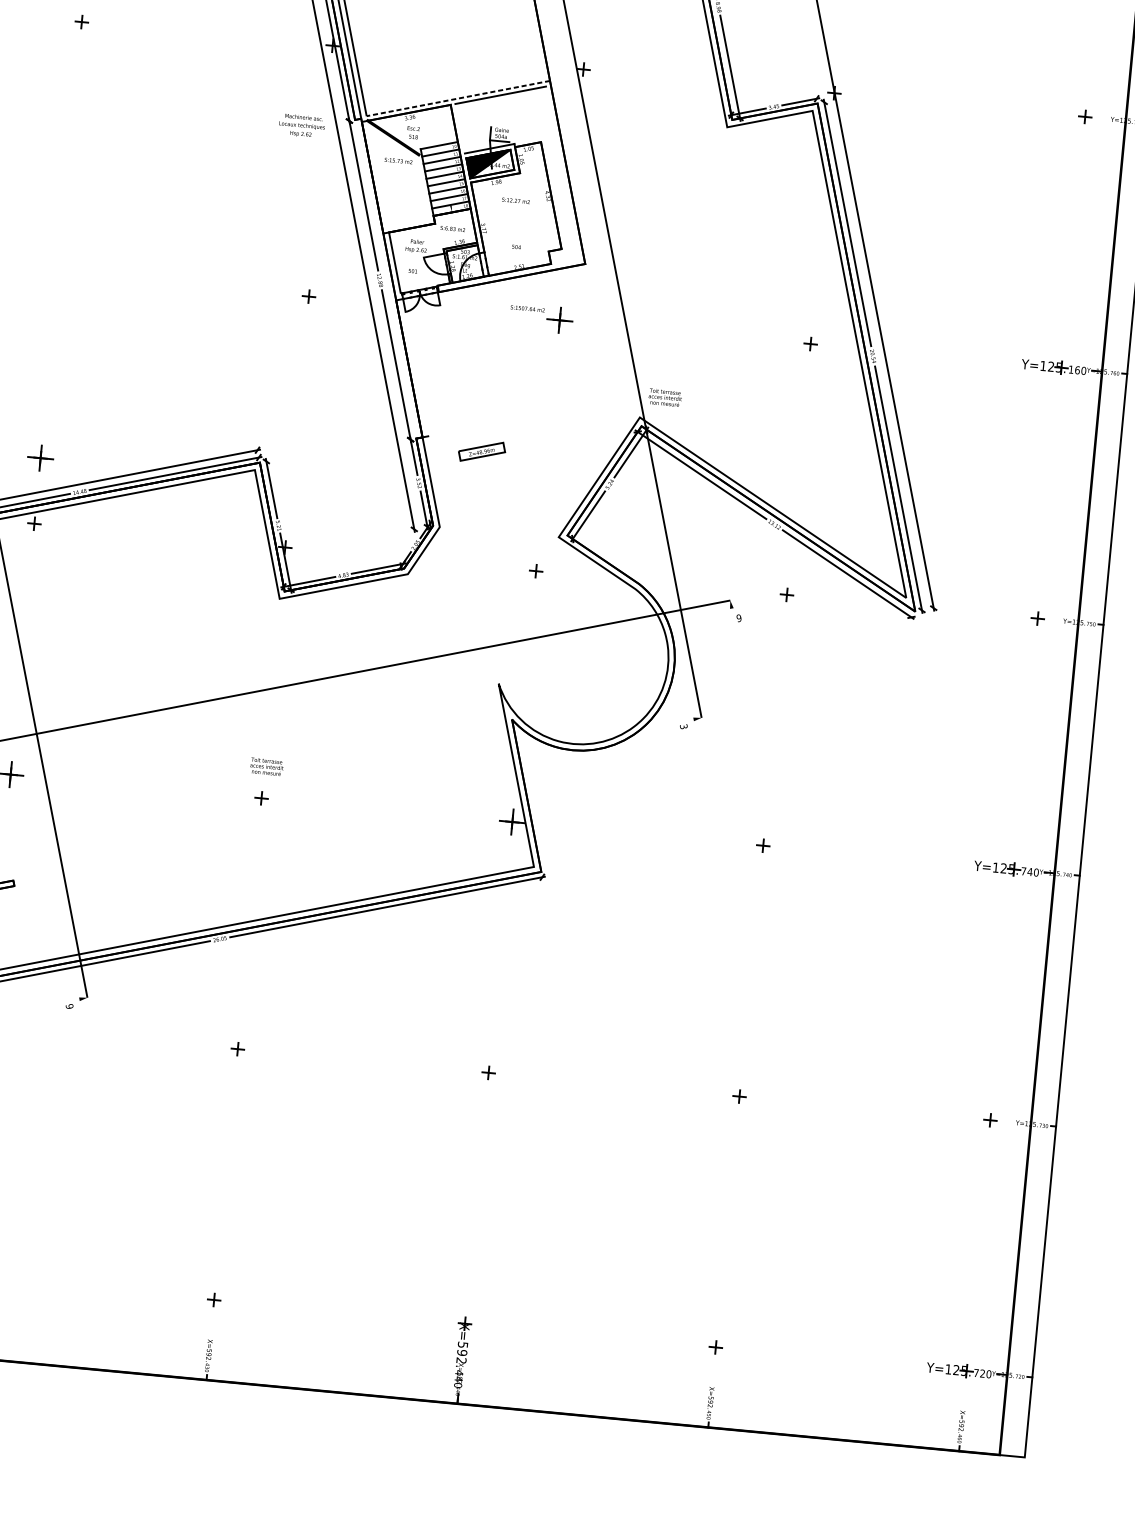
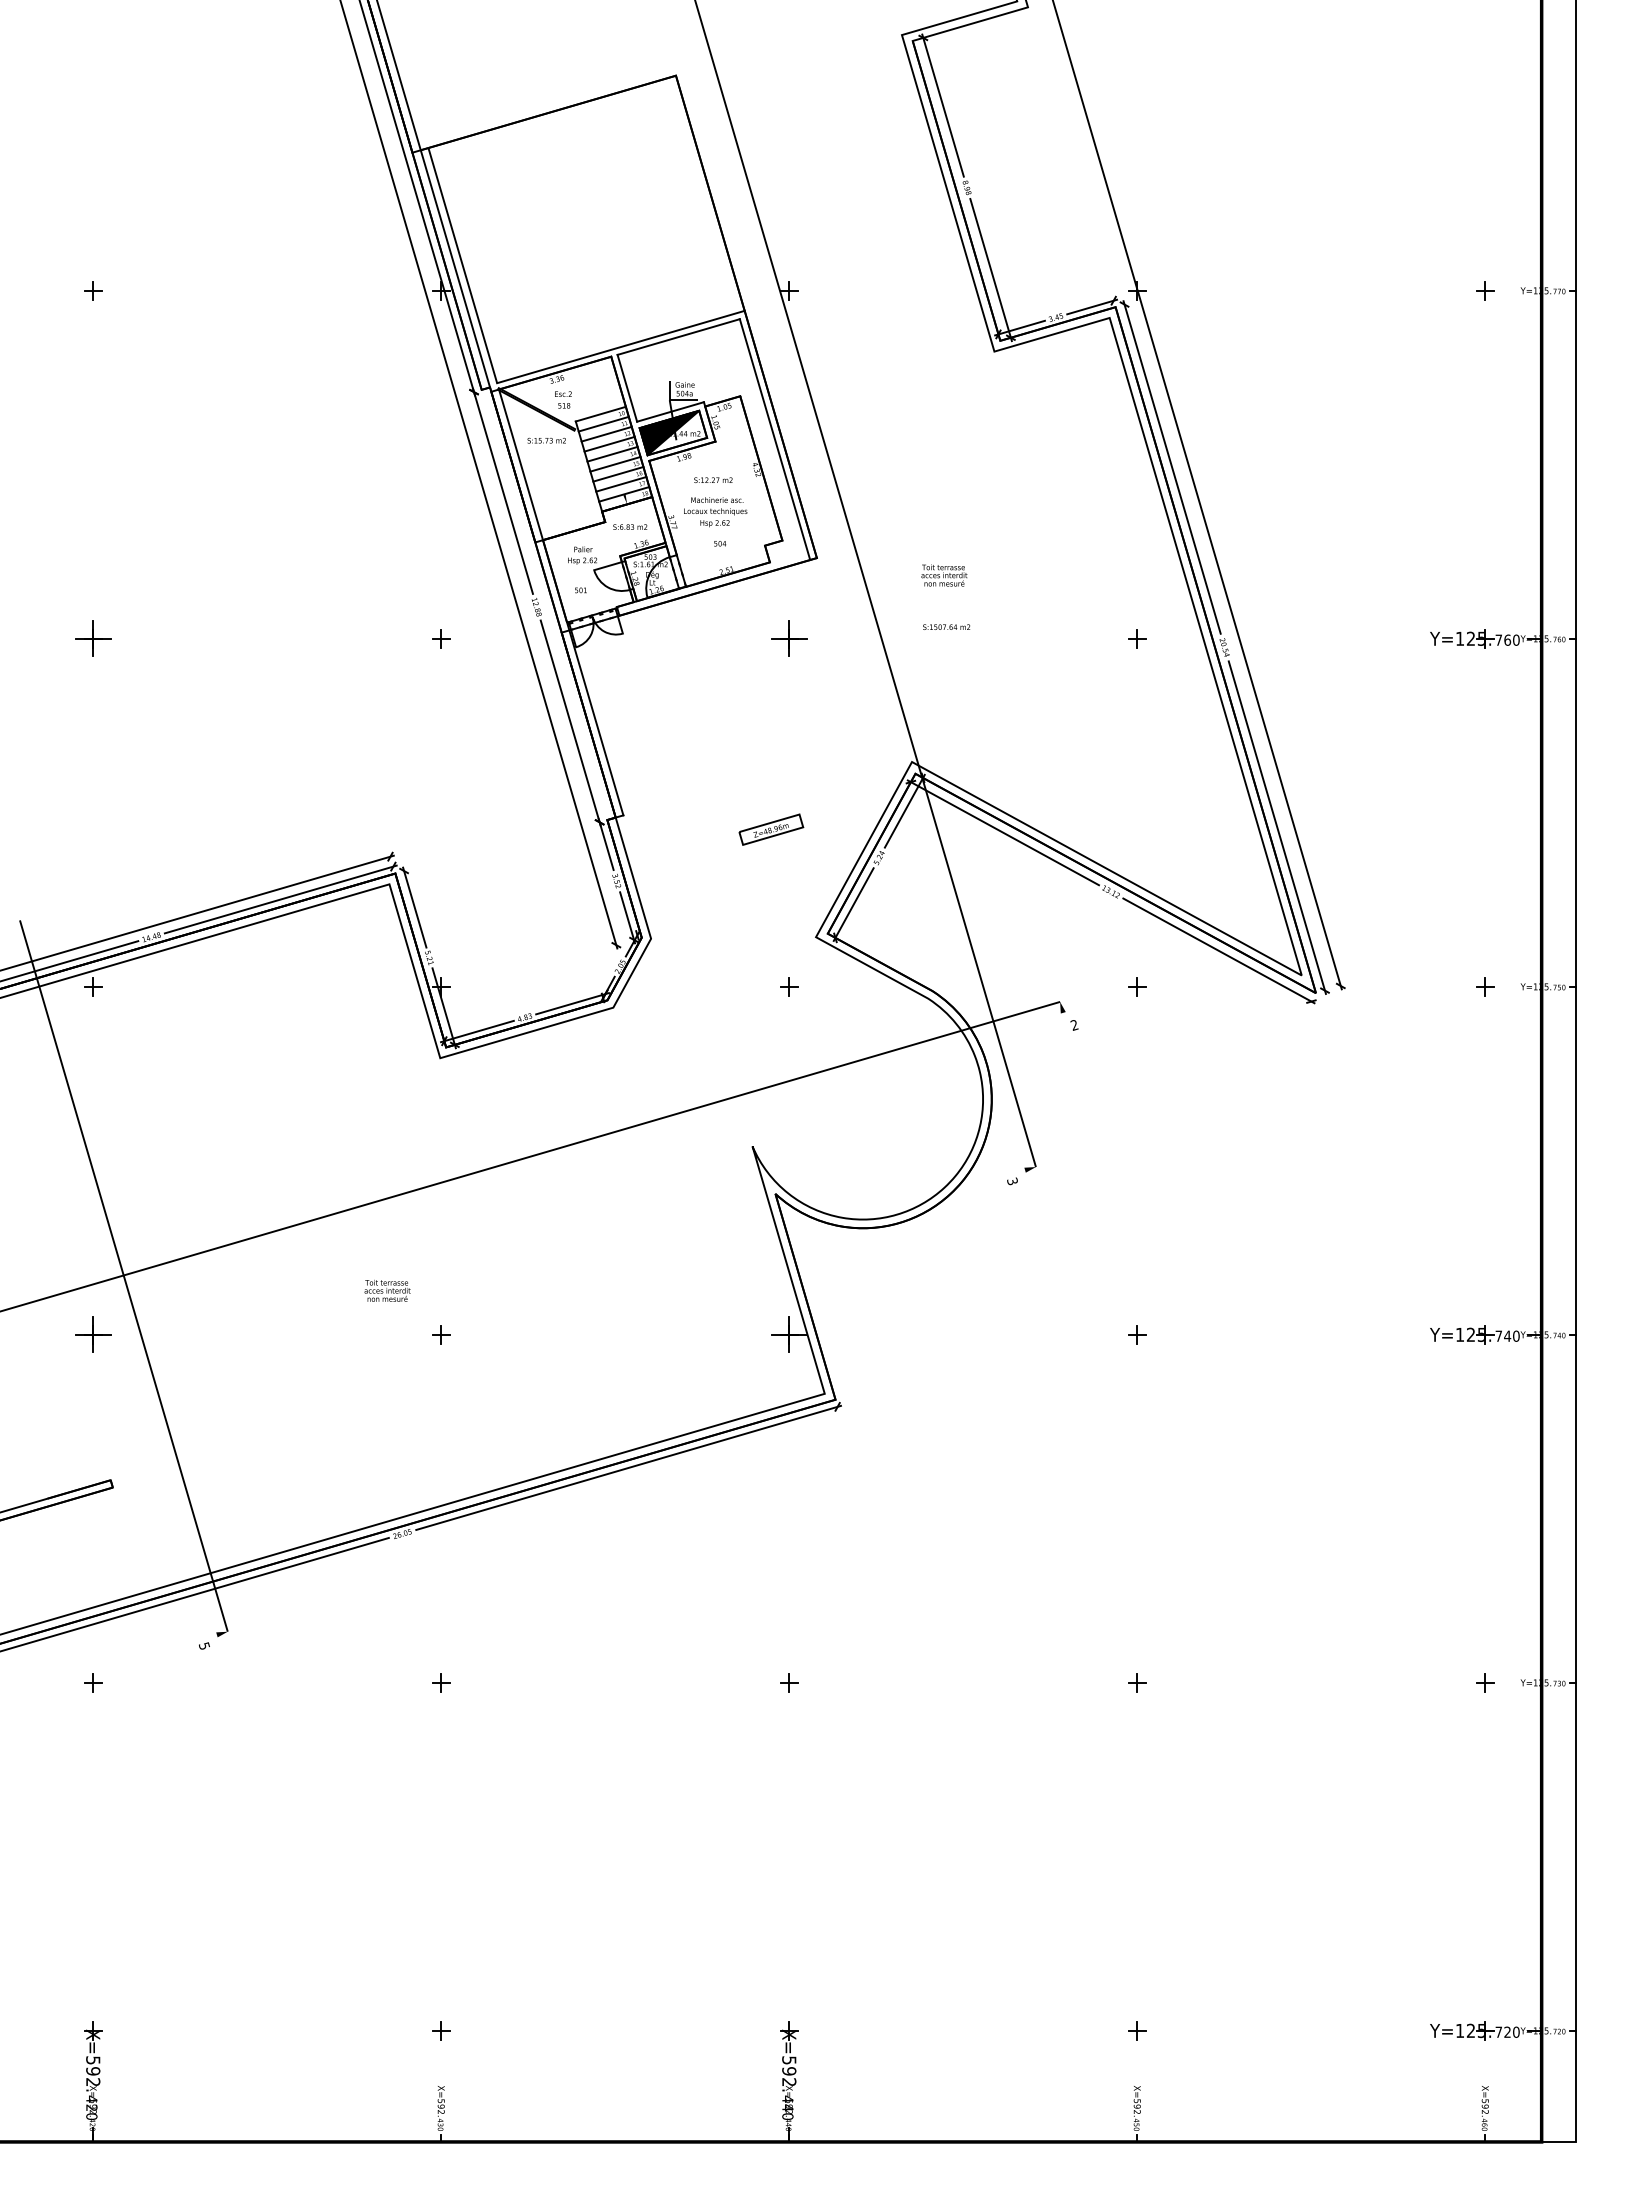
line: (458, 98) -> (620, 347), dashed -> solid
text: (301, 126) -> (715, 512), moved
line: (460, 128) -> (627, 387), added
line: (562, 175) -> (774, 439), added
line: (398, 278) -> (561, 602), added
text: (527, 308) -> (946, 626), moved
text: (1070, 369) -> (1498, 639), 160 -> 760
text: (665, 397) -> (944, 575), moved
part: (482, 451) -> (771, 829), moved
part: (40, 457) -> (93, 638), moved
text: (739, 618) -> (1074, 1025), 9 -> 2
text: (266, 766) -> (387, 1290), moved
text: (69, 1006) -> (204, 1645), 9 -> 5

